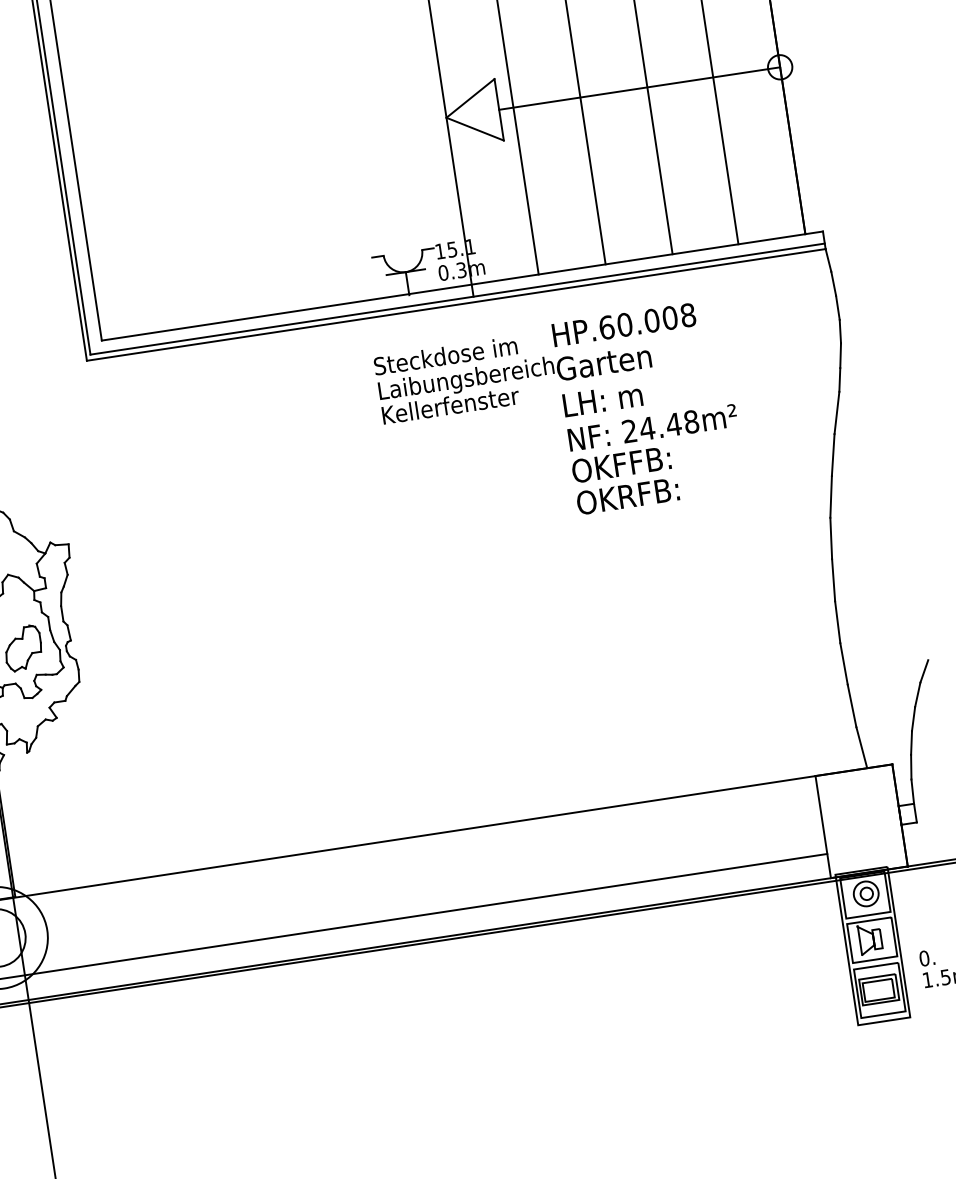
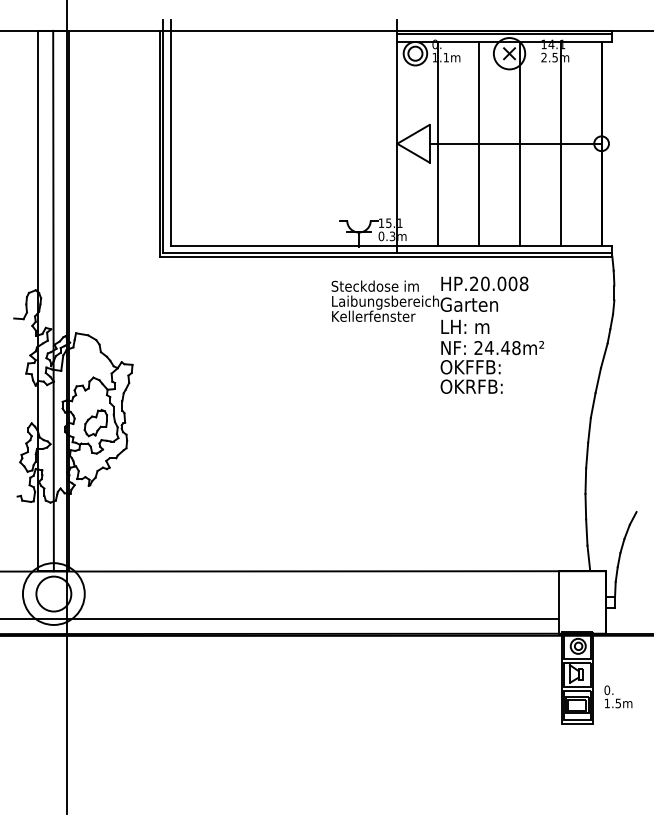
text: (607, 326) -> (474, 283), HP.60.008 -> HP.20.008

